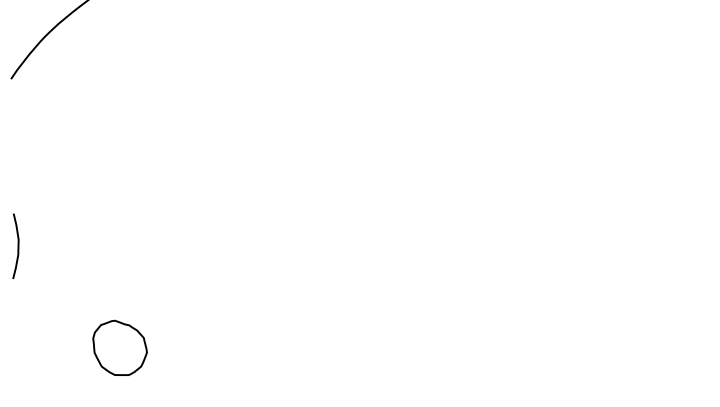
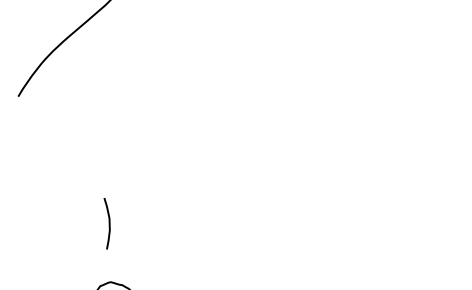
curve: (17, 246) -> (108, 223), moved

